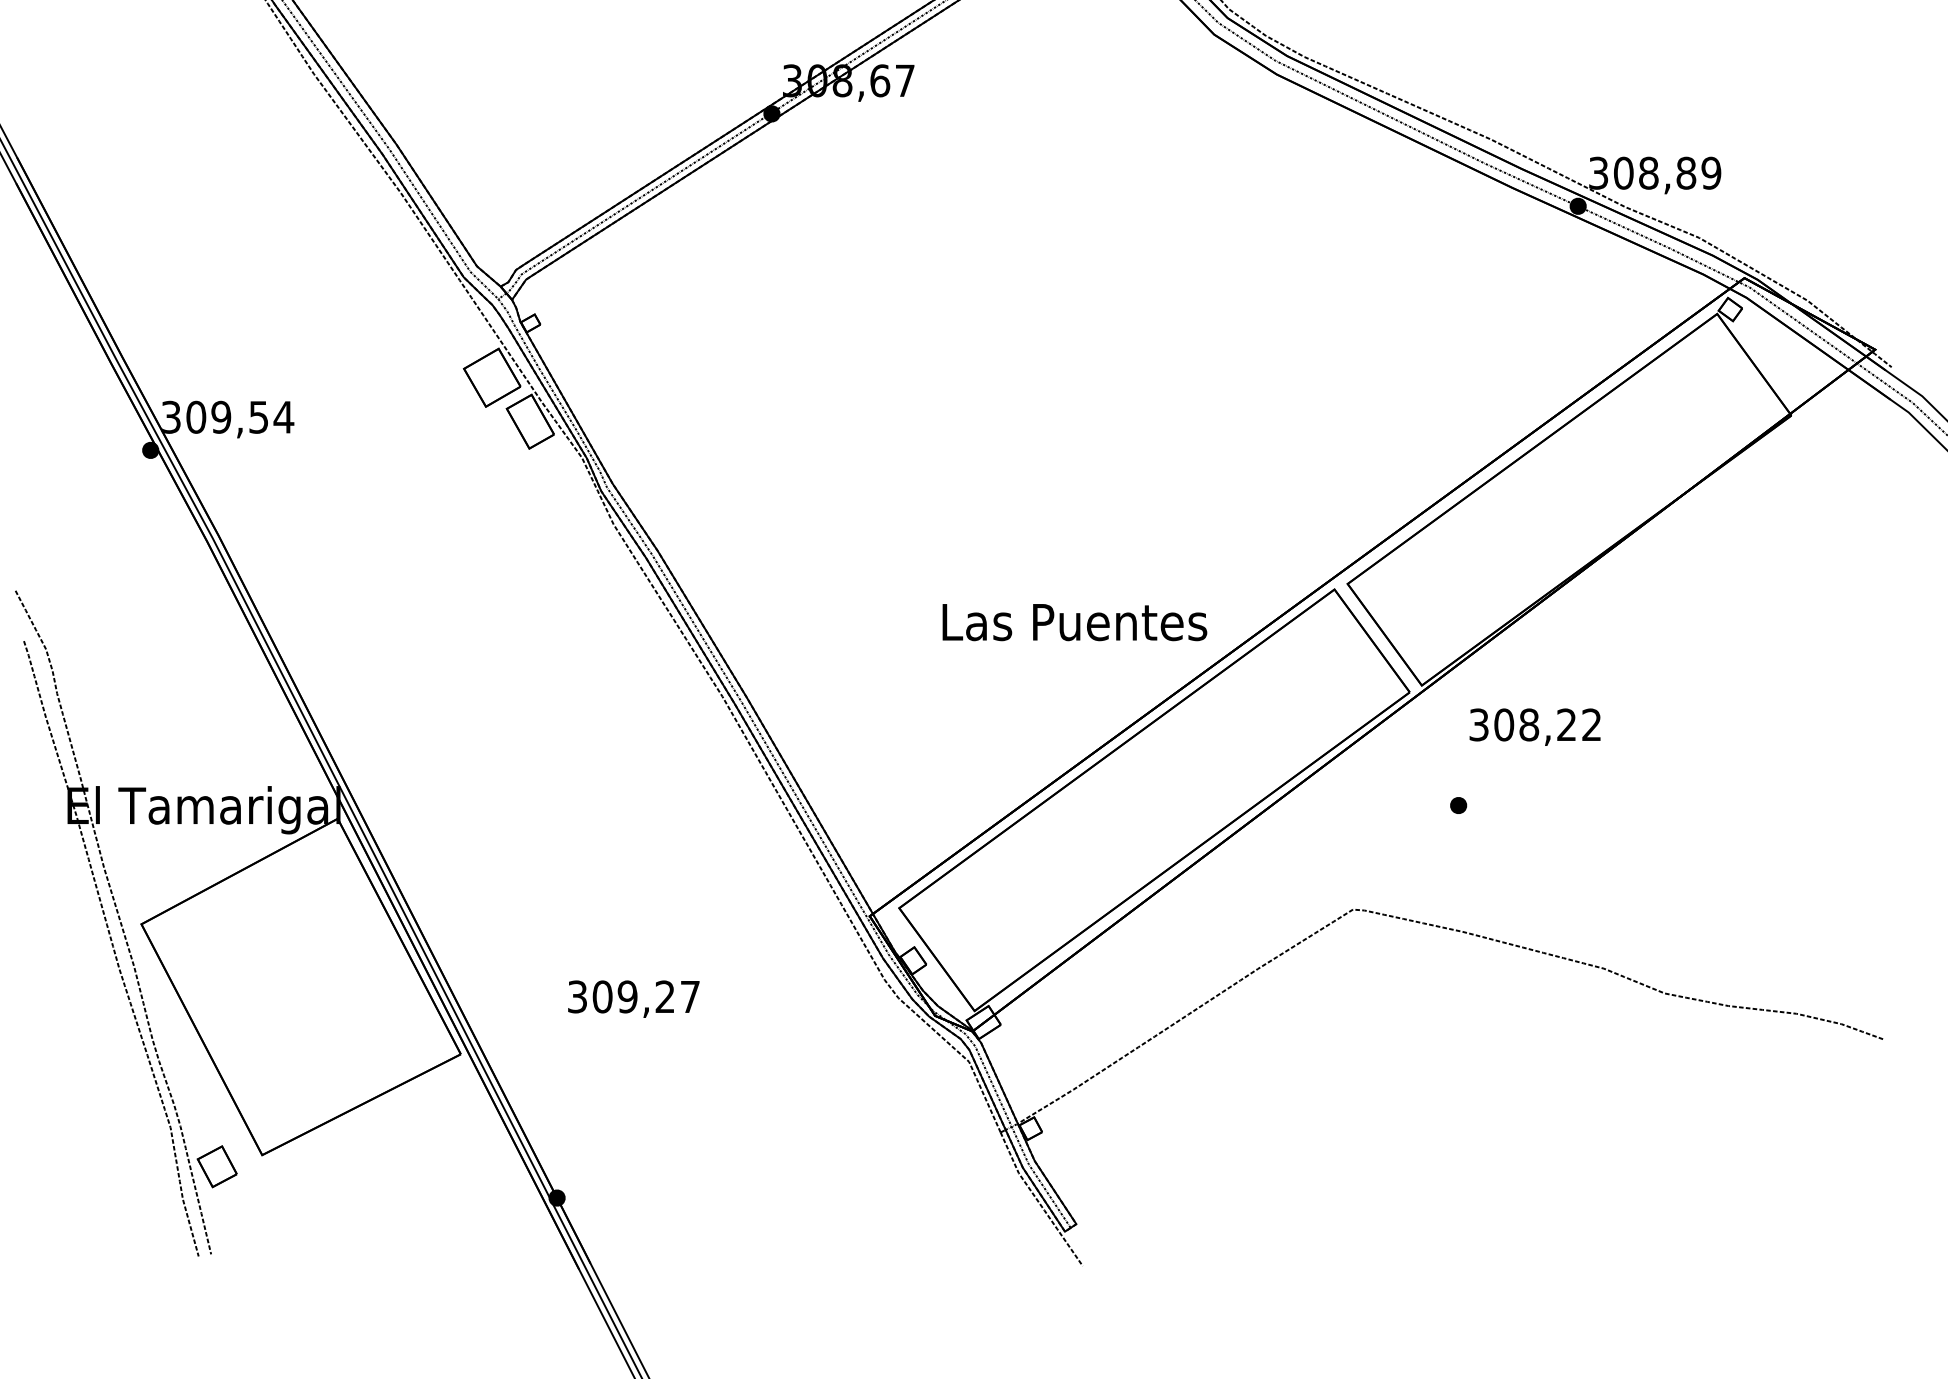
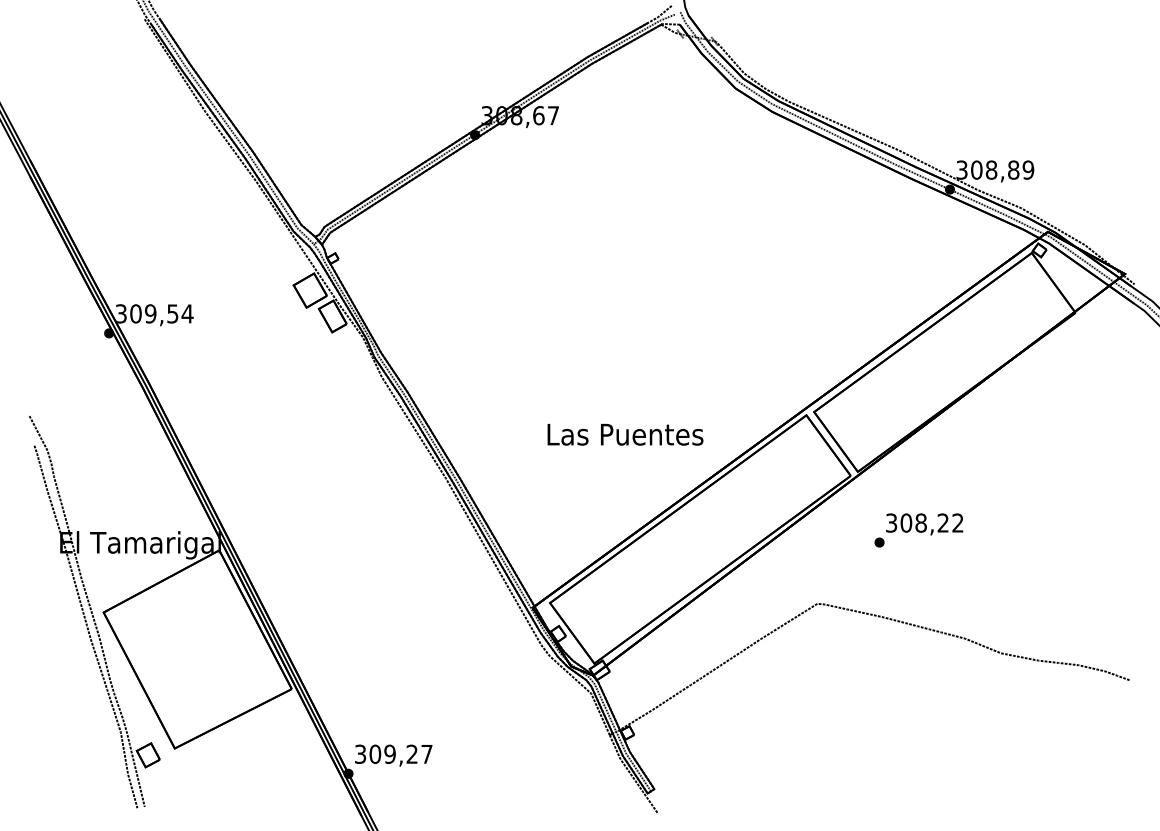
text: (1074, 622) -> (625, 434), moved
text: (1534, 727) -> (924, 524), moved
text: (633, 998) -> (393, 755), moved

